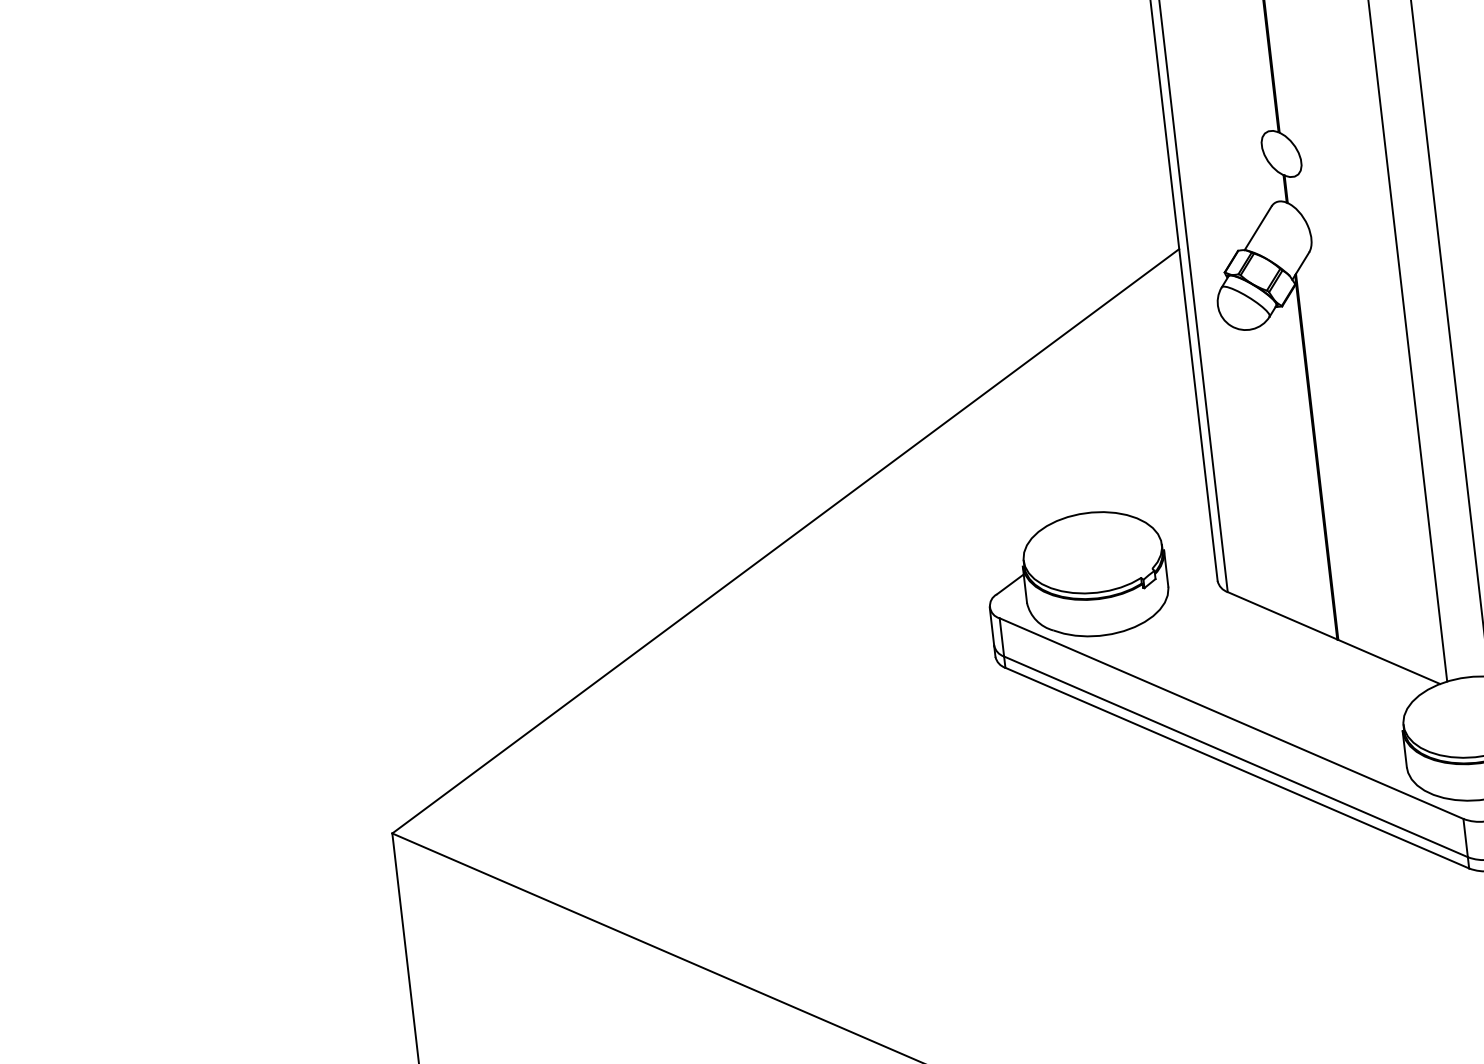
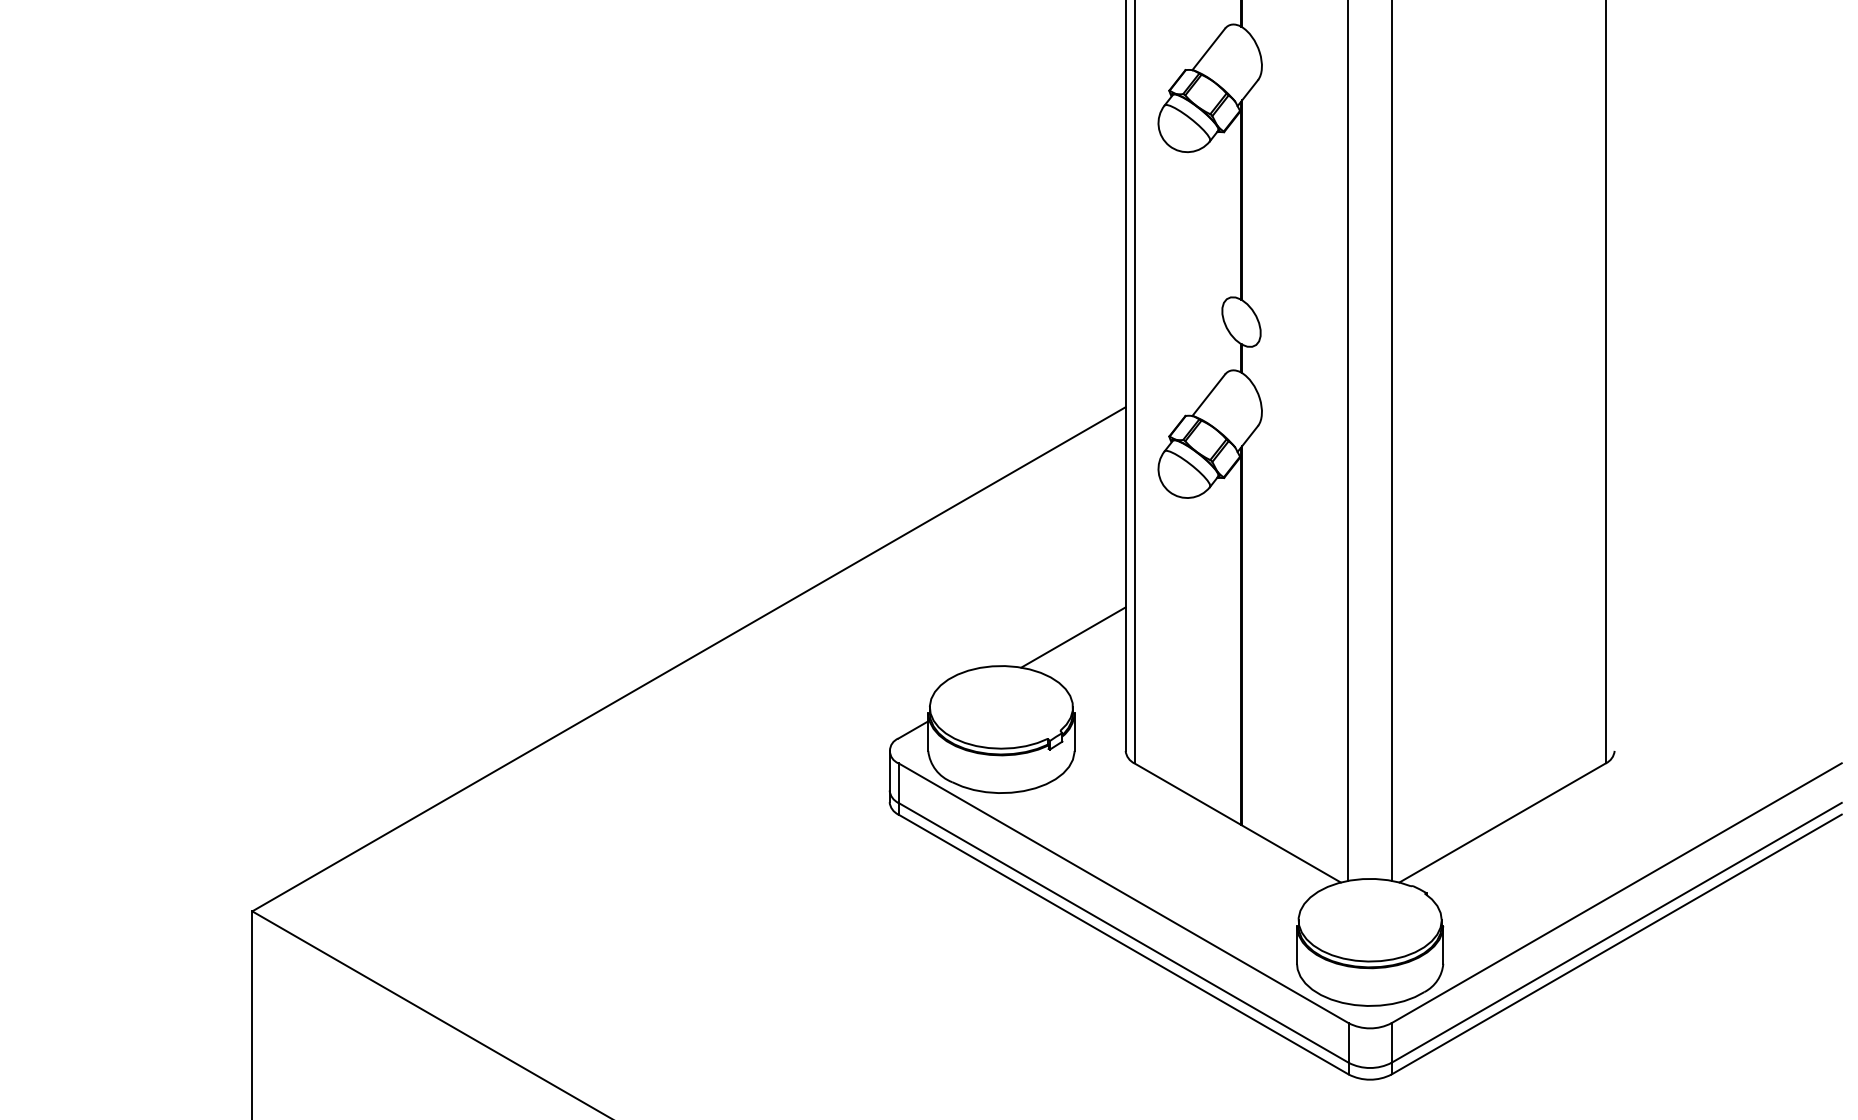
line: (1154, 477) -> (1073, 637), added

